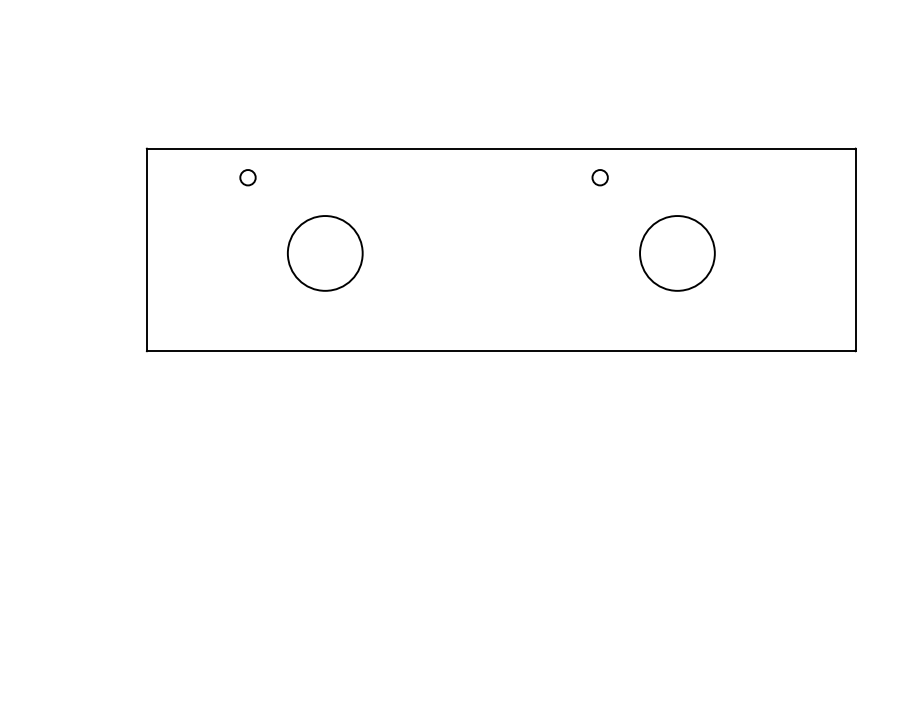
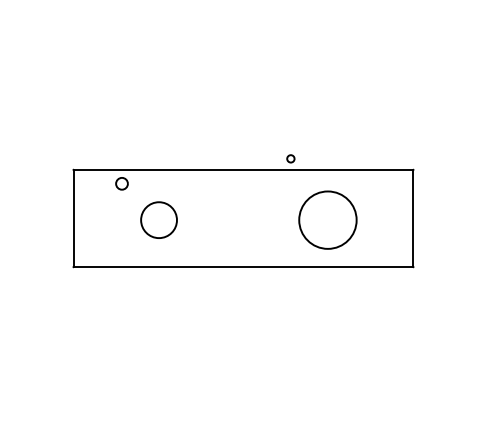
circle: (246, 176) -> (121, 183), size x1.6
circle: (599, 176) -> (290, 158), moved
circle: (676, 254) -> (327, 220), size x1.6

